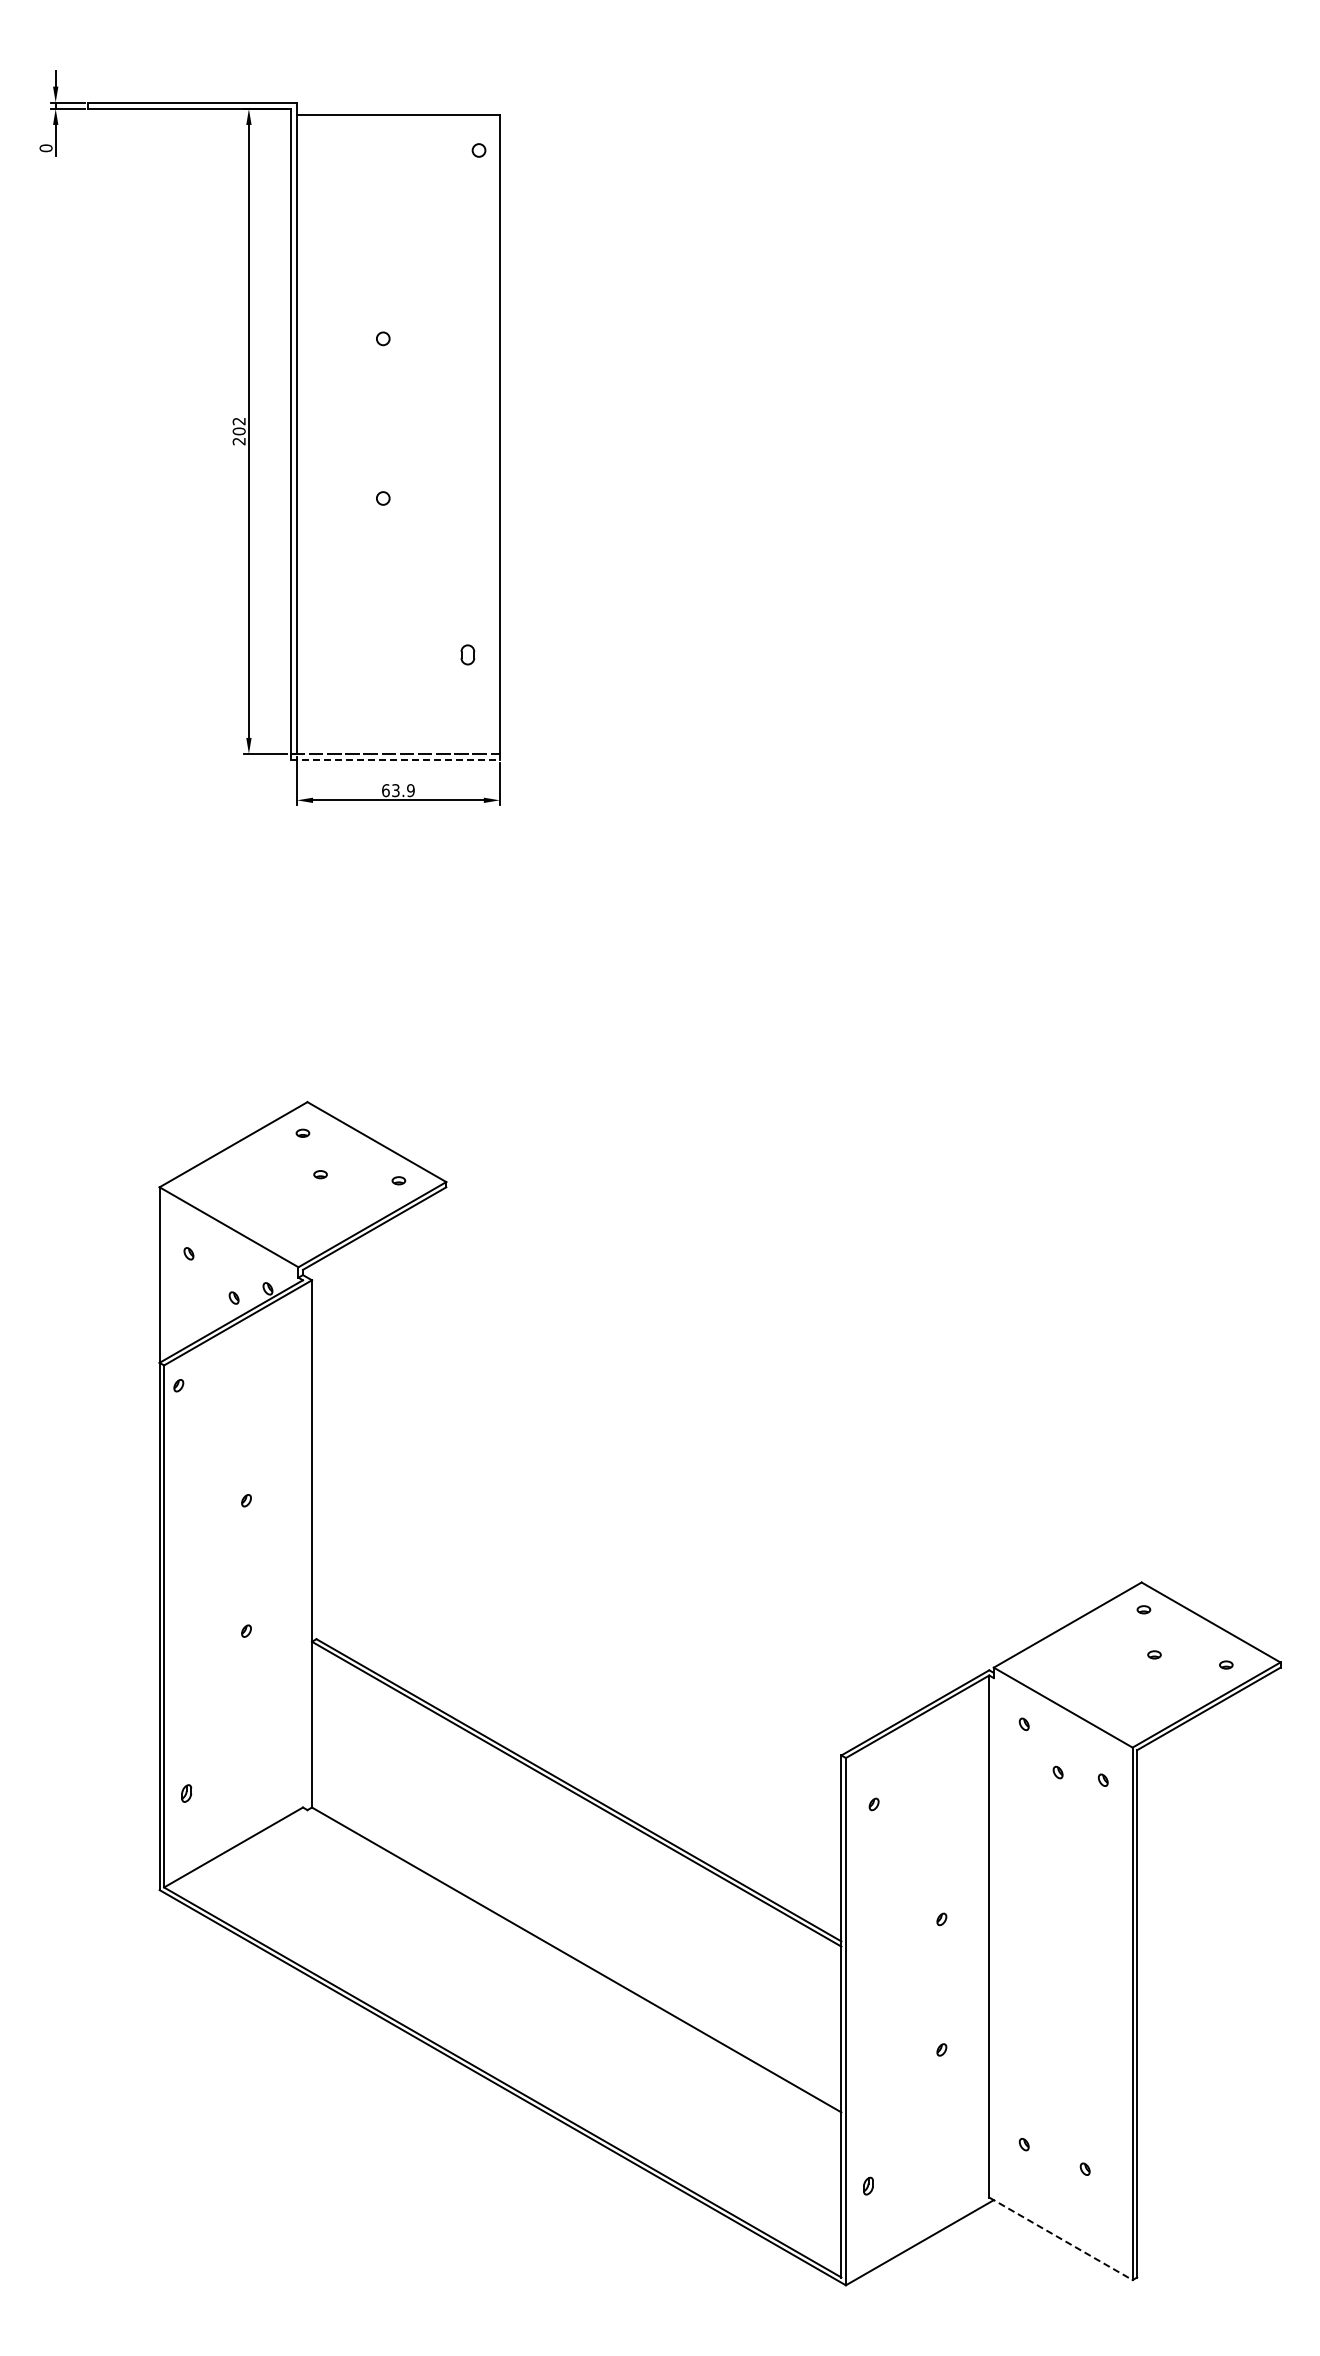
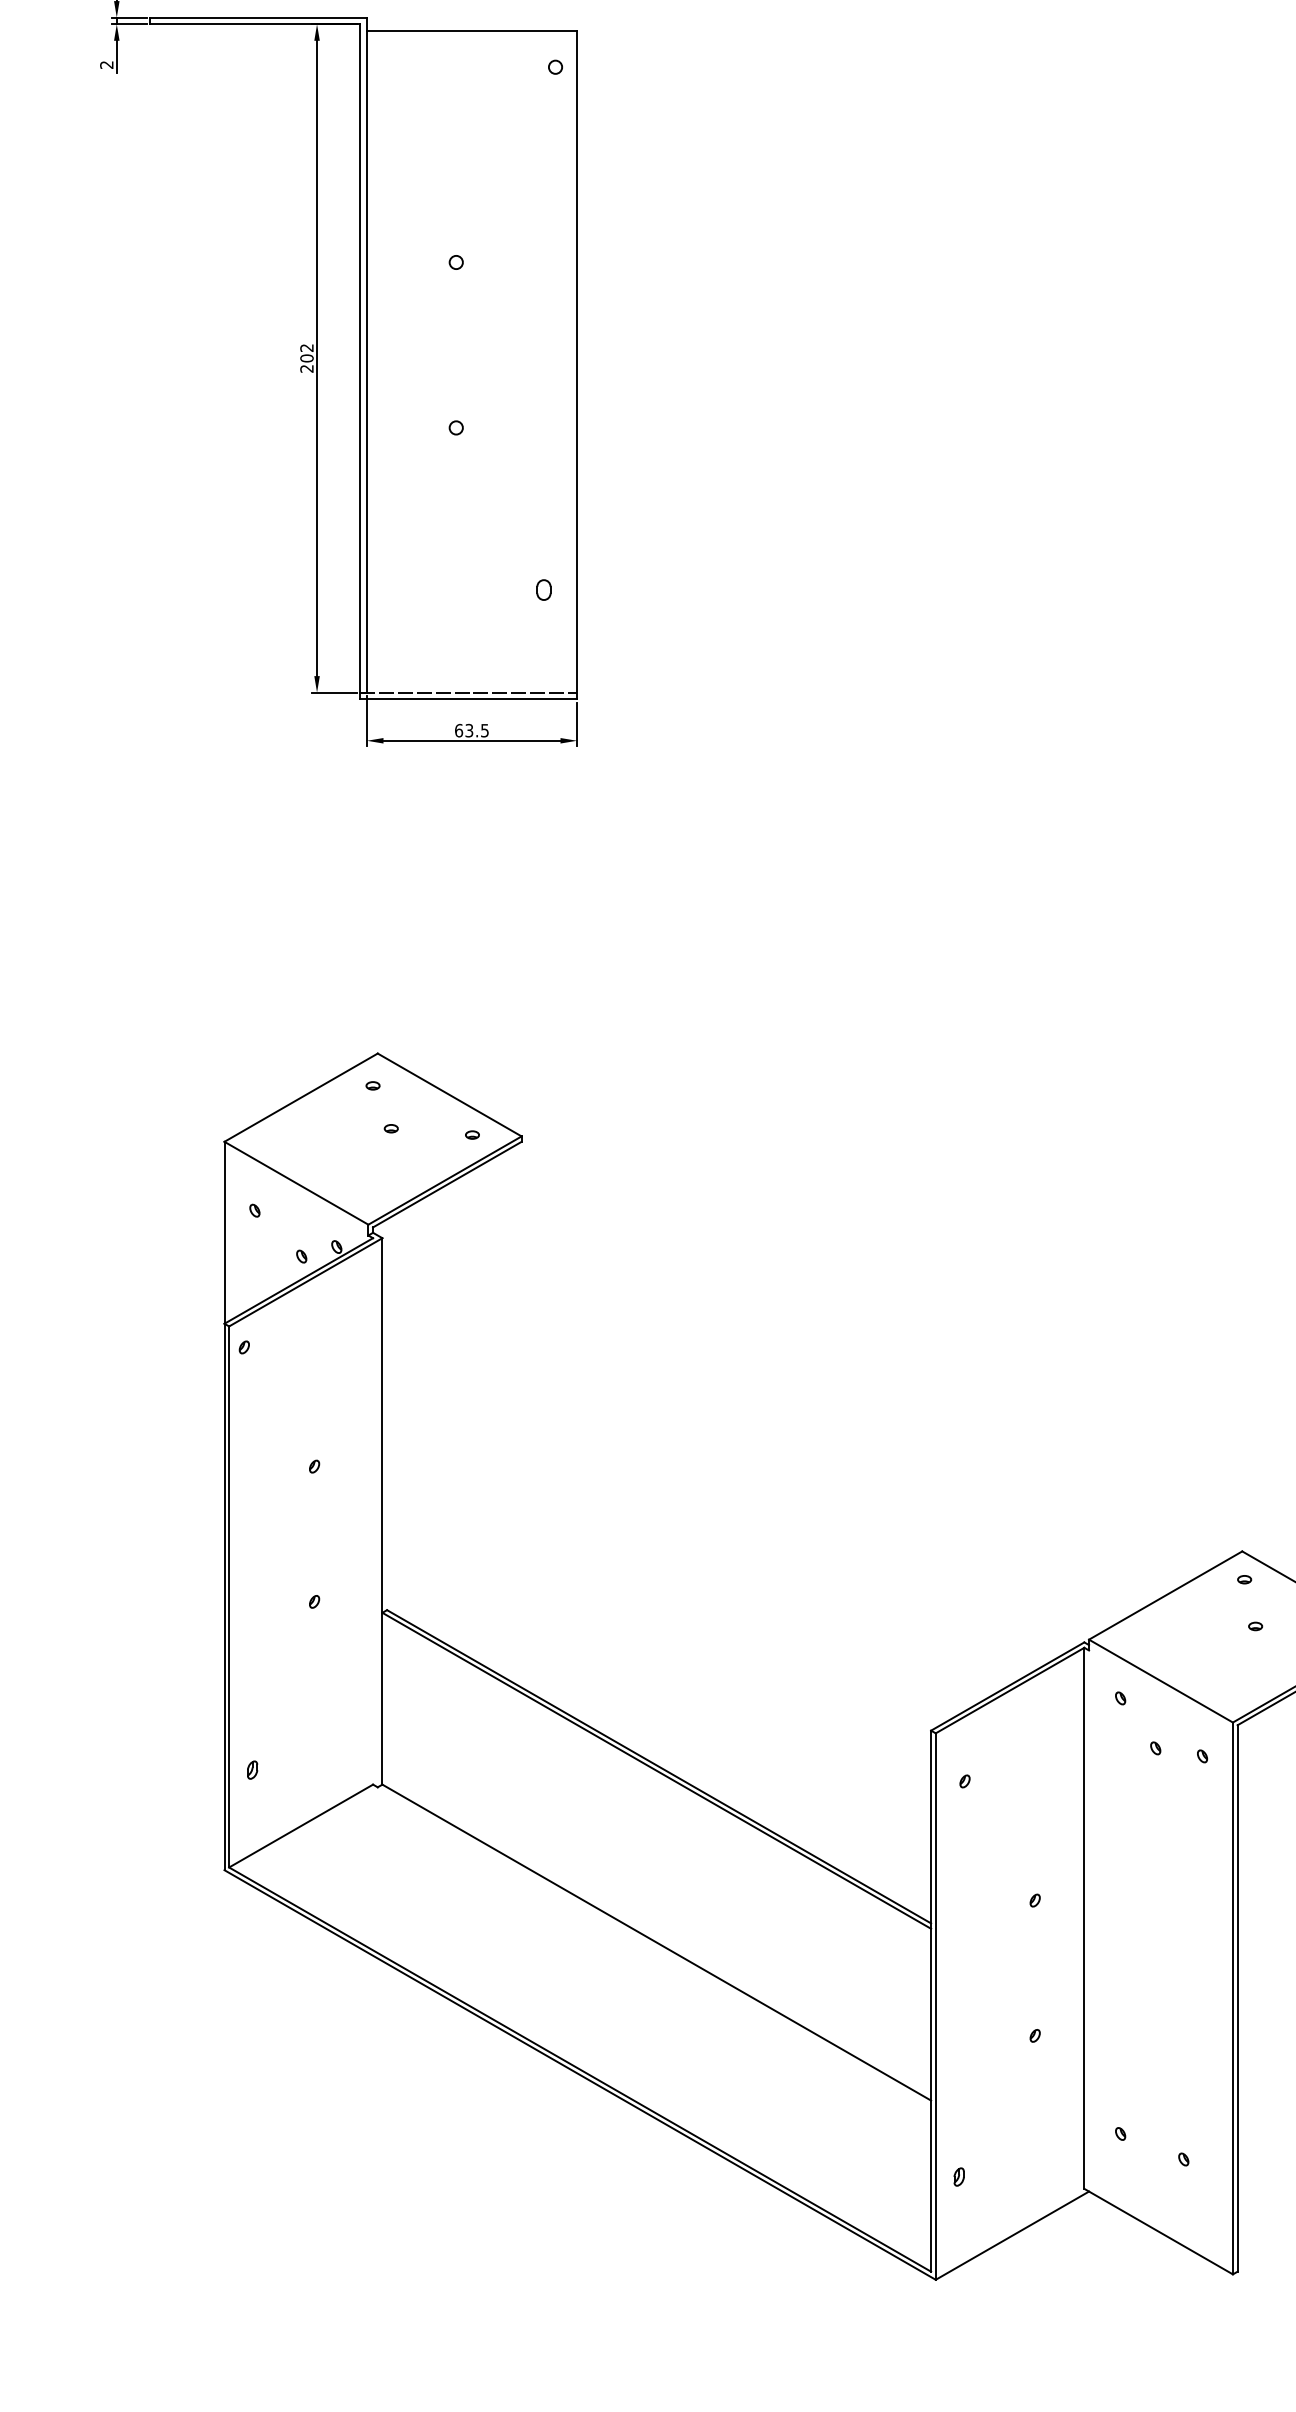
text: (45, 148) -> (106, 65), 0 -> 2
line: (395, 760) -> (468, 699), dashed -> solid
text: (410, 790) -> (484, 730), 63.9 -> 63.5
line: (1060, 2238) -> (1158, 2231), dashed -> solid

